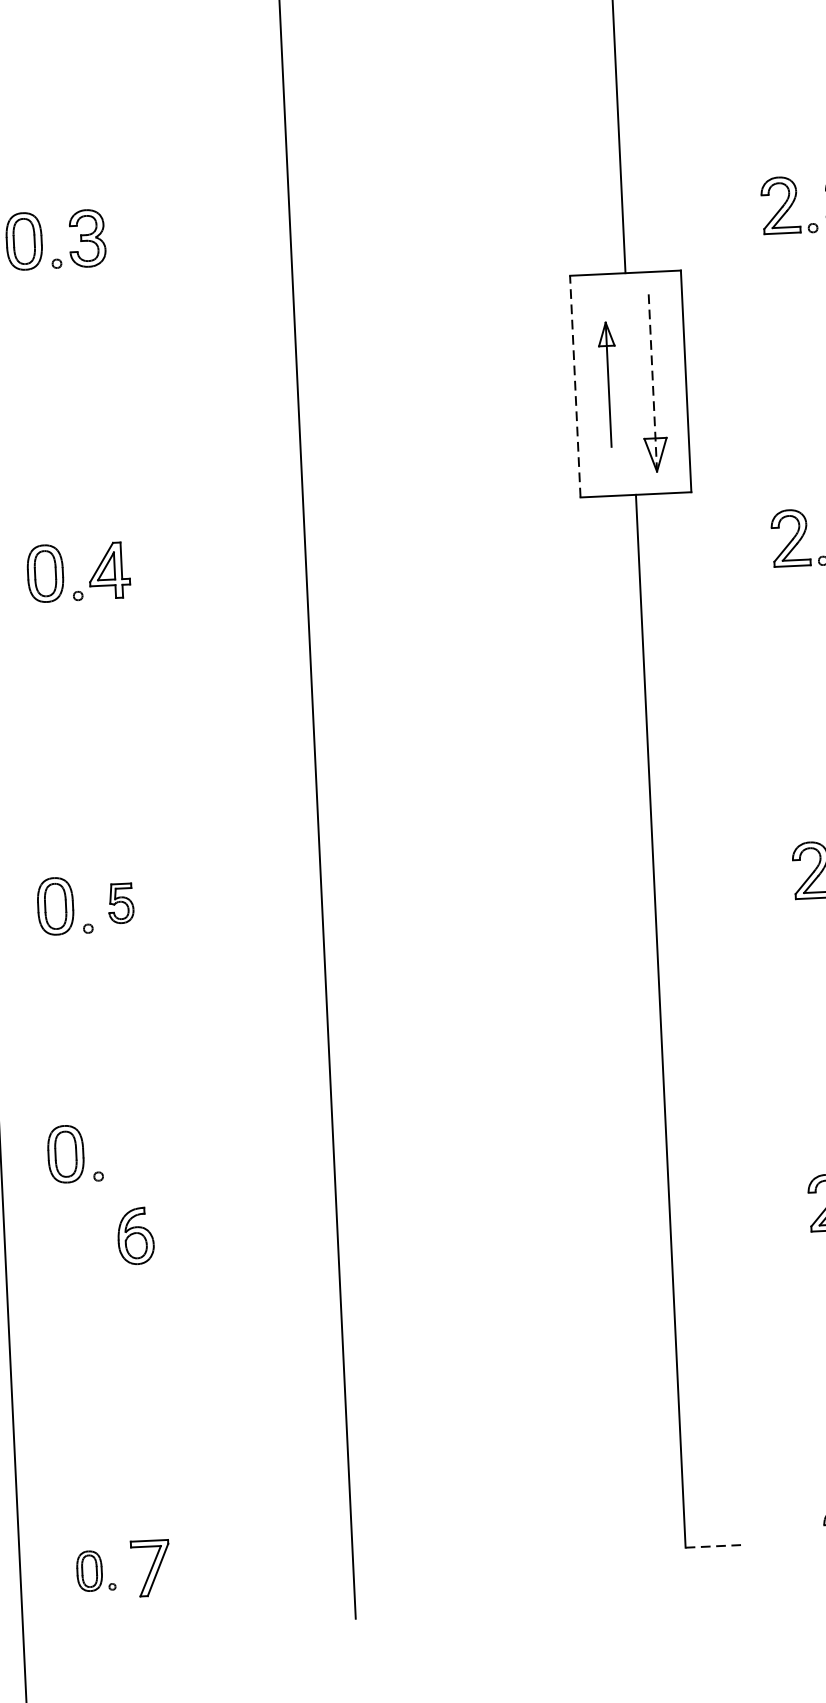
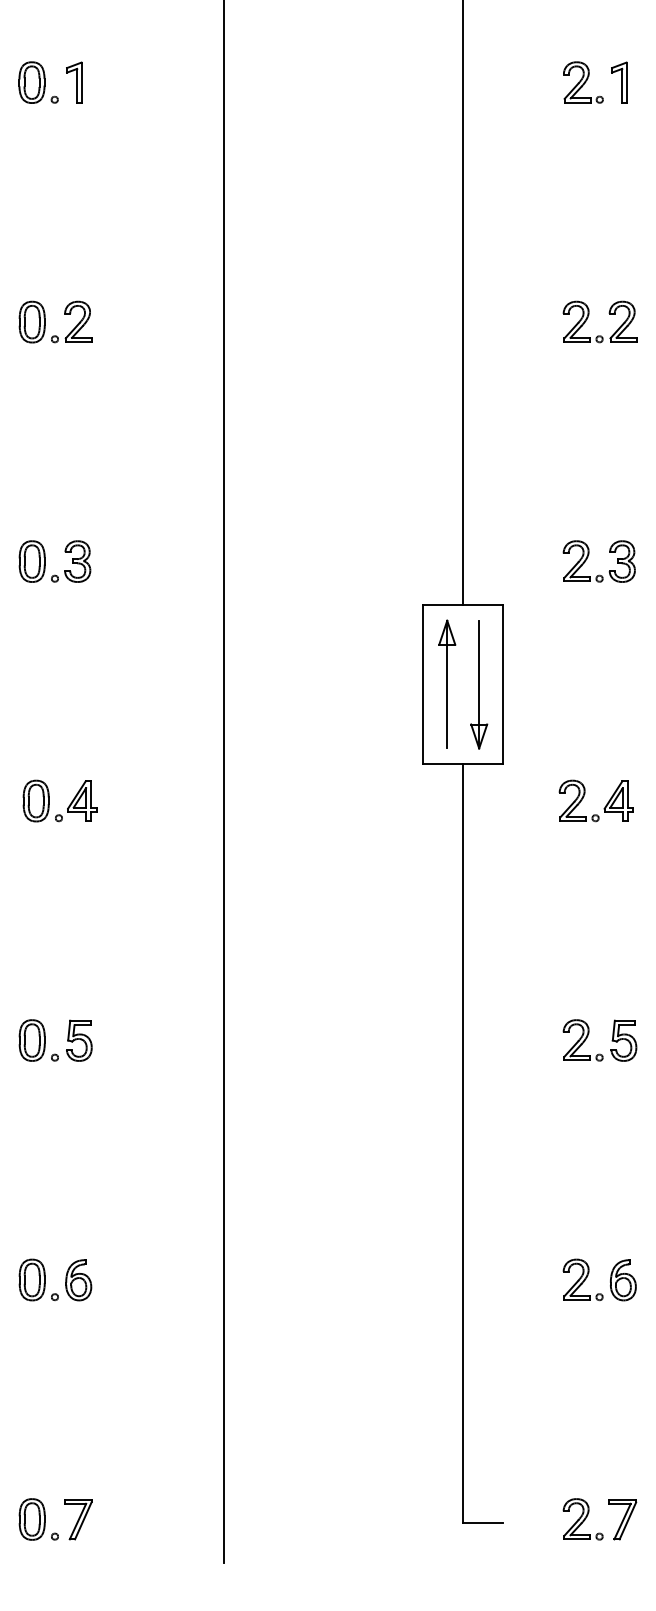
line: (653, 382) -> (479, 684), dashed -> solid
part: (608, 383) -> (447, 683), size x1.43
line: (575, 386) -> (423, 684), dashed -> solid
part: (121, 903) -> (79, 1040), size x1.43
part: (74, 1153) -> (38, 1279), moved
line: (713, 1545) -> (483, 1522), dashed -> solid
part: (95, 1570) -> (38, 1519), size x1.43

